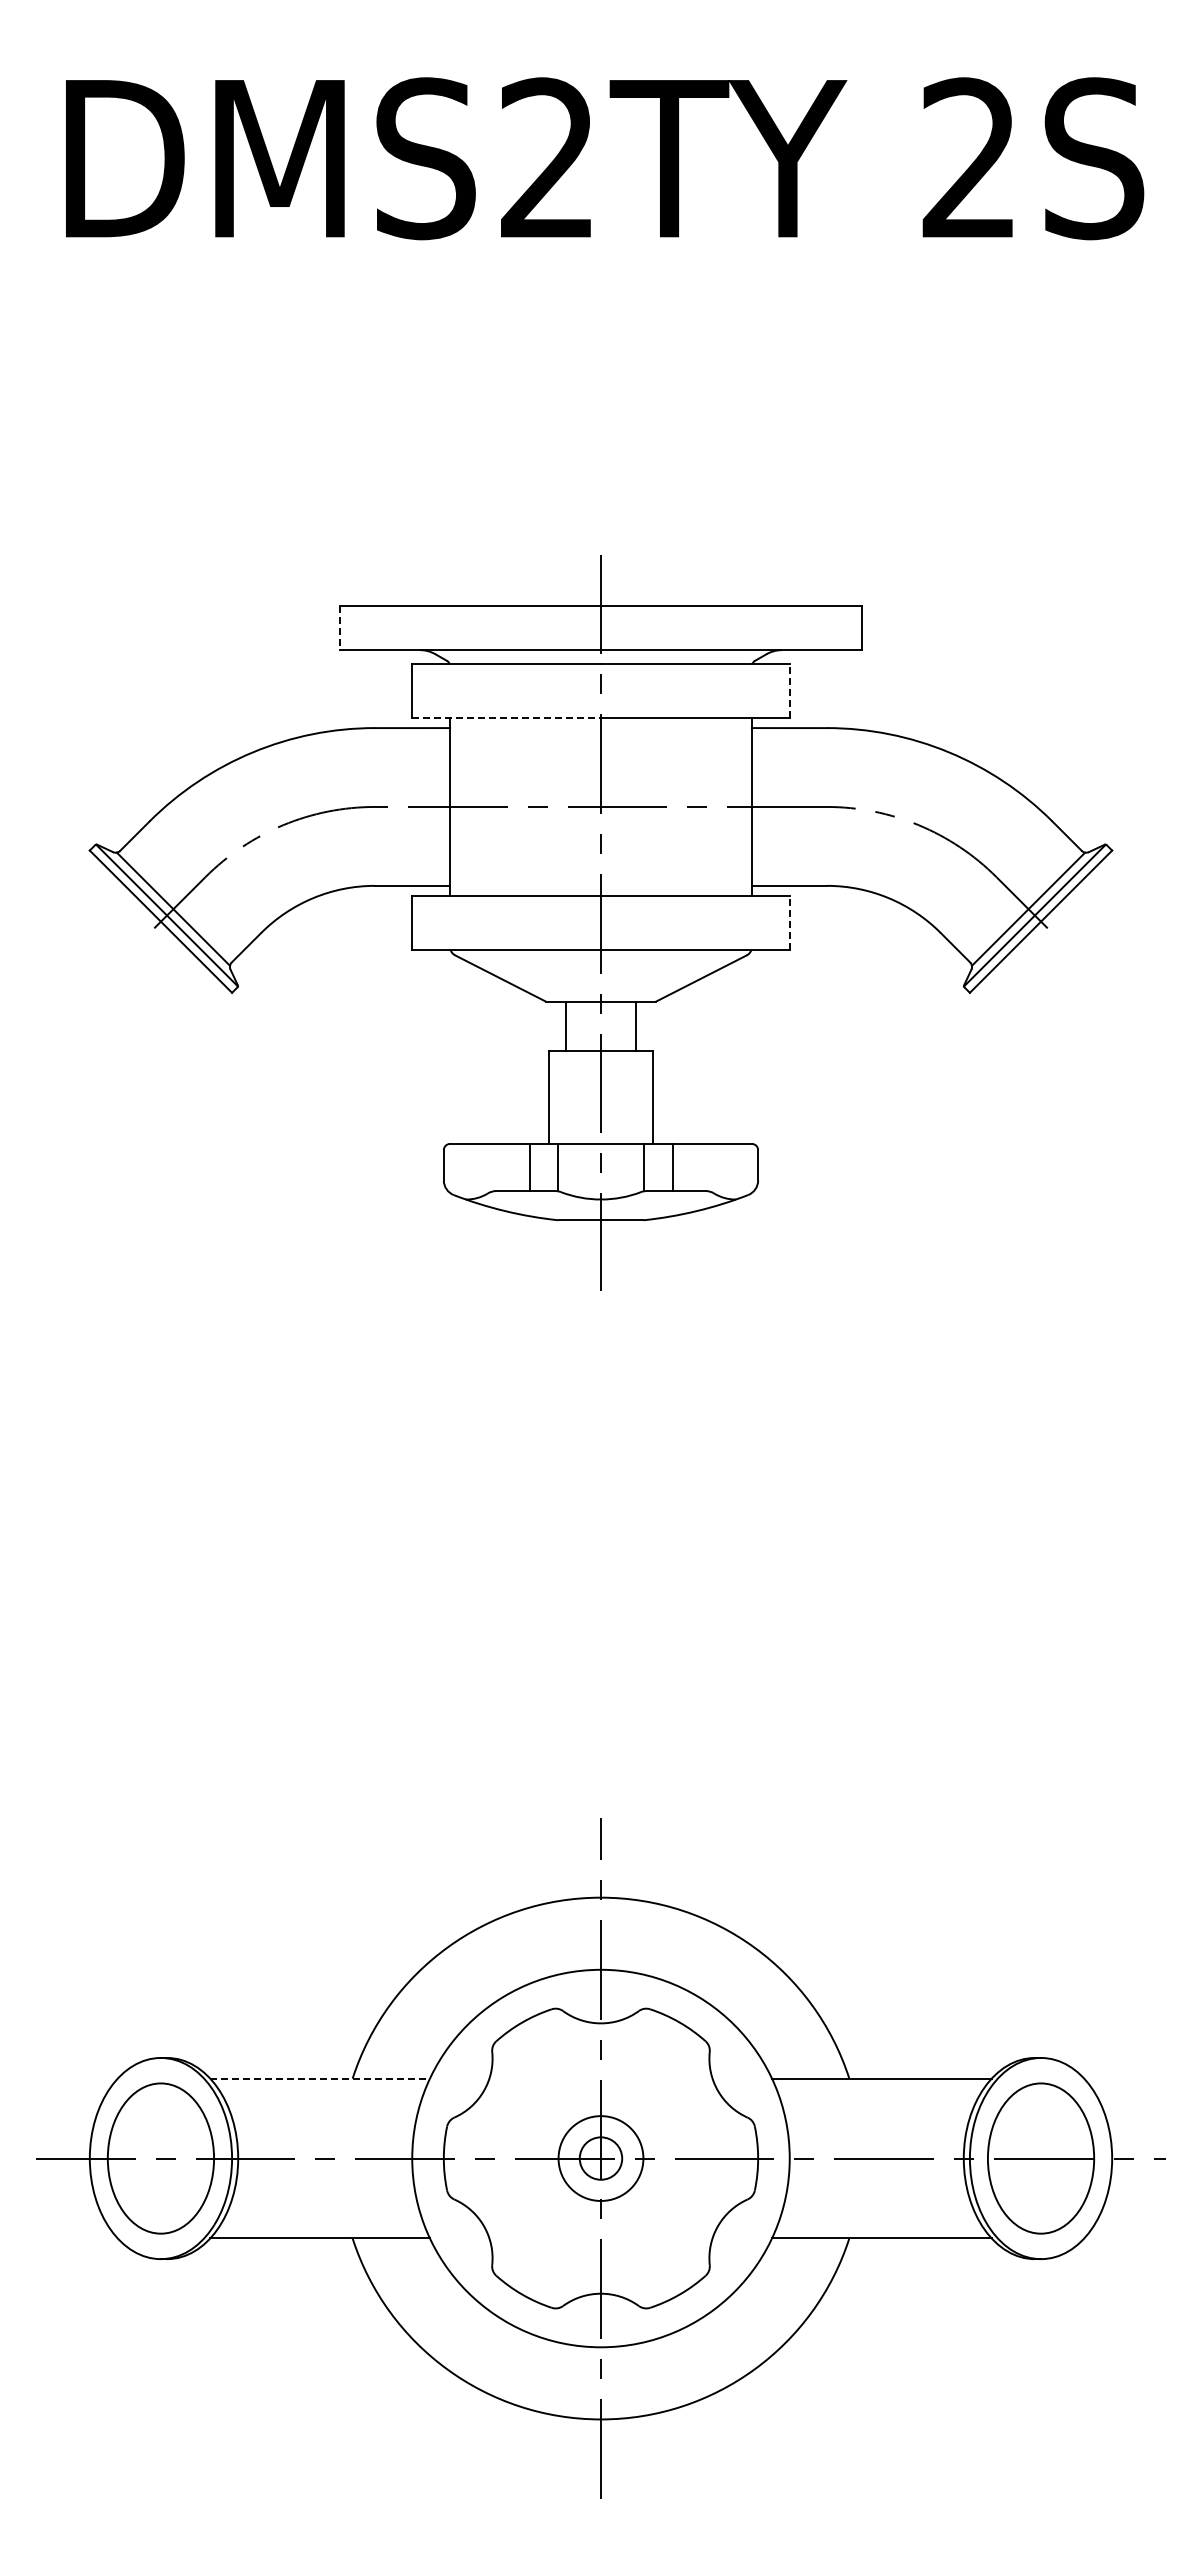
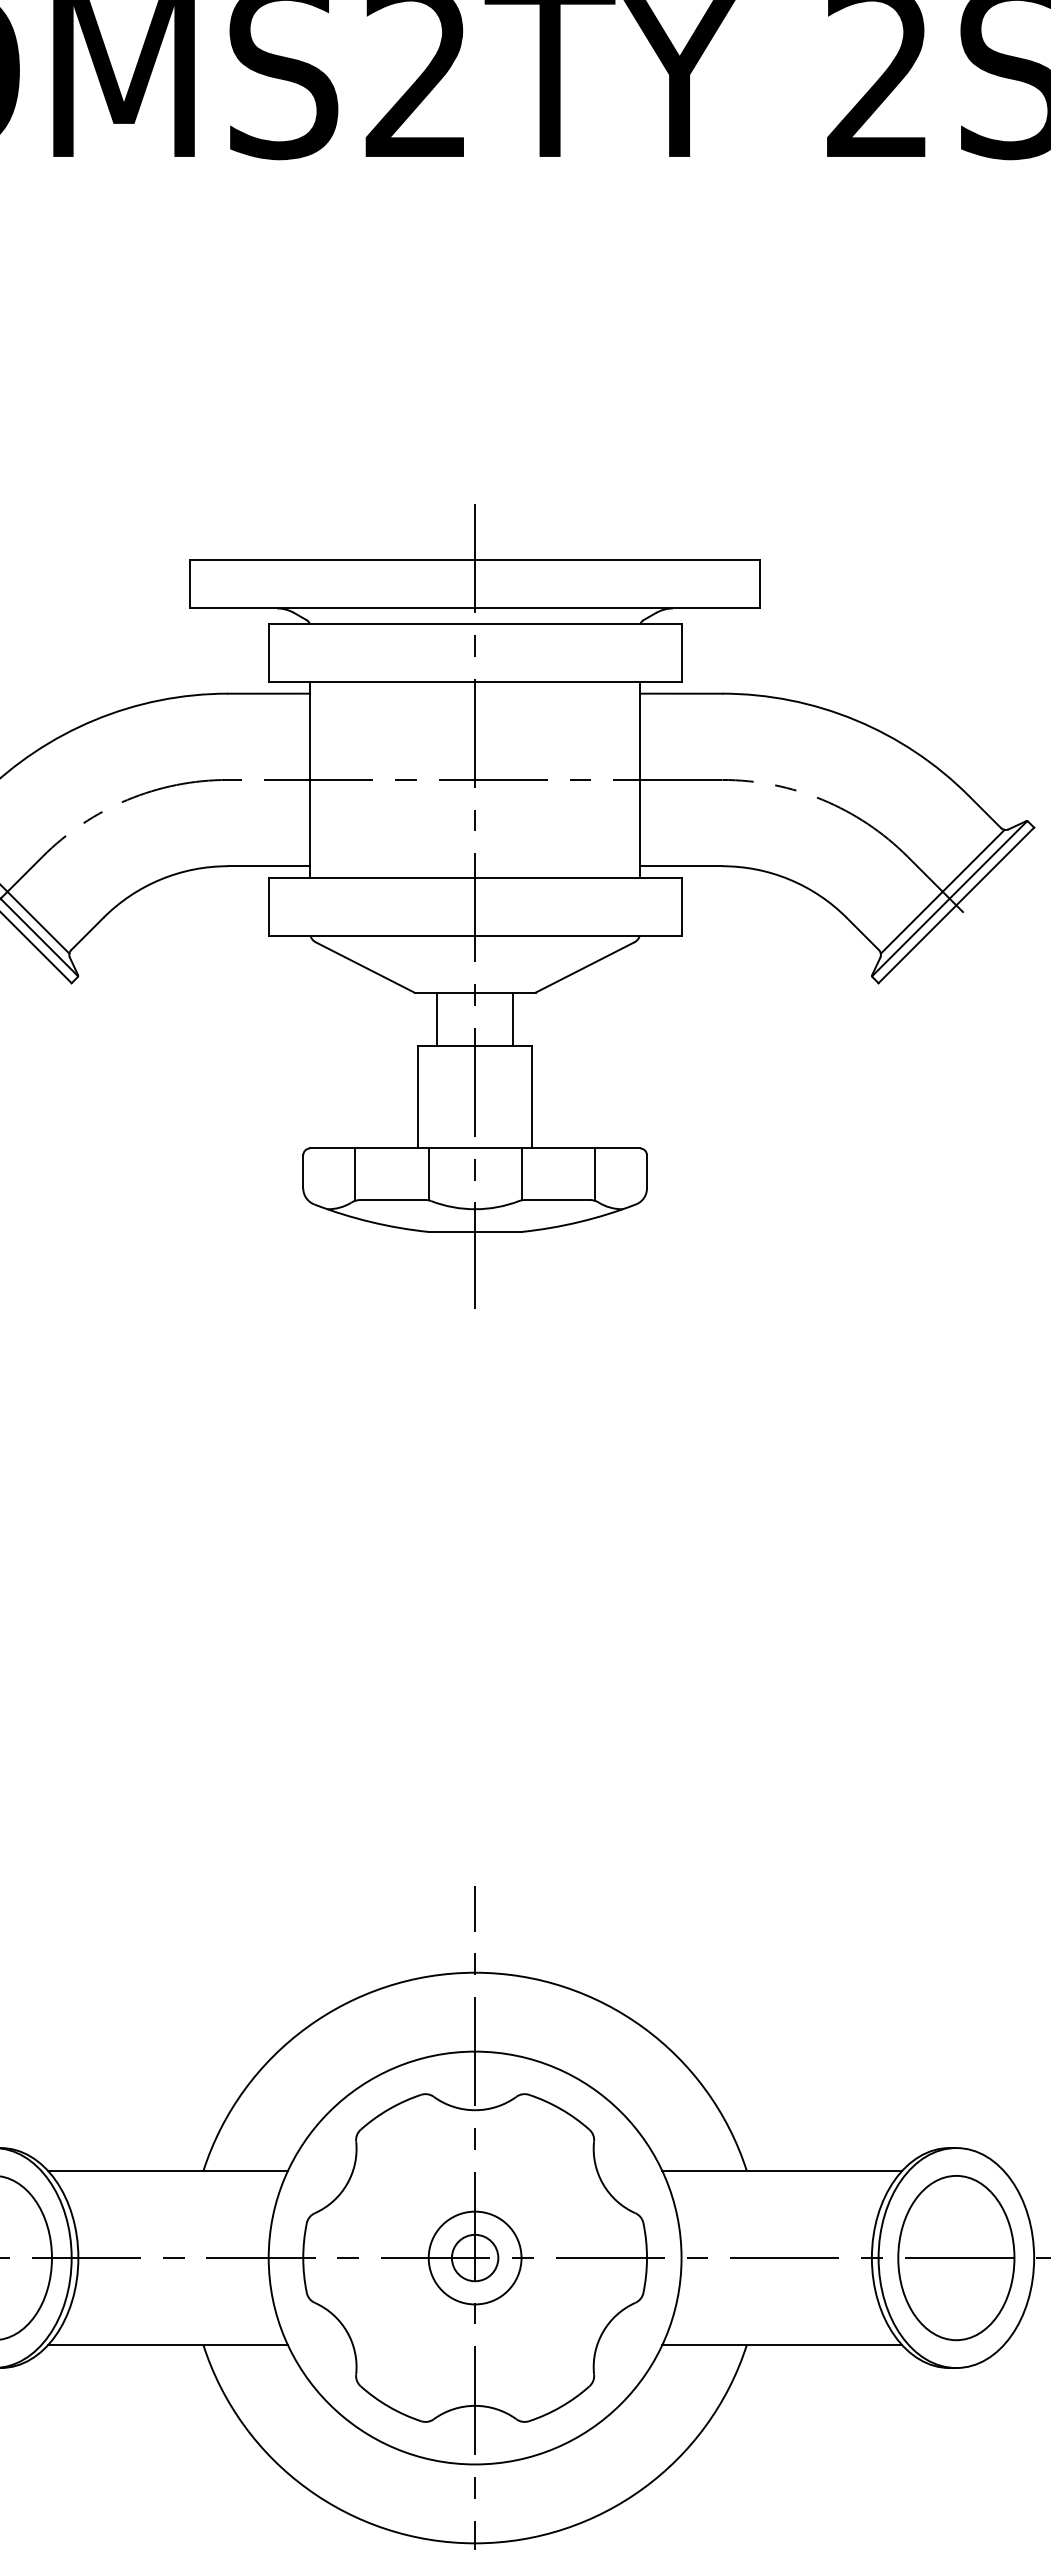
line: (340, 628) -> (190, 584), dashed -> solid
line: (789, 690) -> (681, 652), dashed -> solid
line: (507, 717) -> (372, 682), dashed -> solid
line: (789, 922) -> (681, 906), dashed -> solid
line: (530, 1167) -> (355, 1174), moved
line: (672, 1167) -> (594, 1174), moved
line: (320, 2078) -> (168, 2170), dashed -> solid

